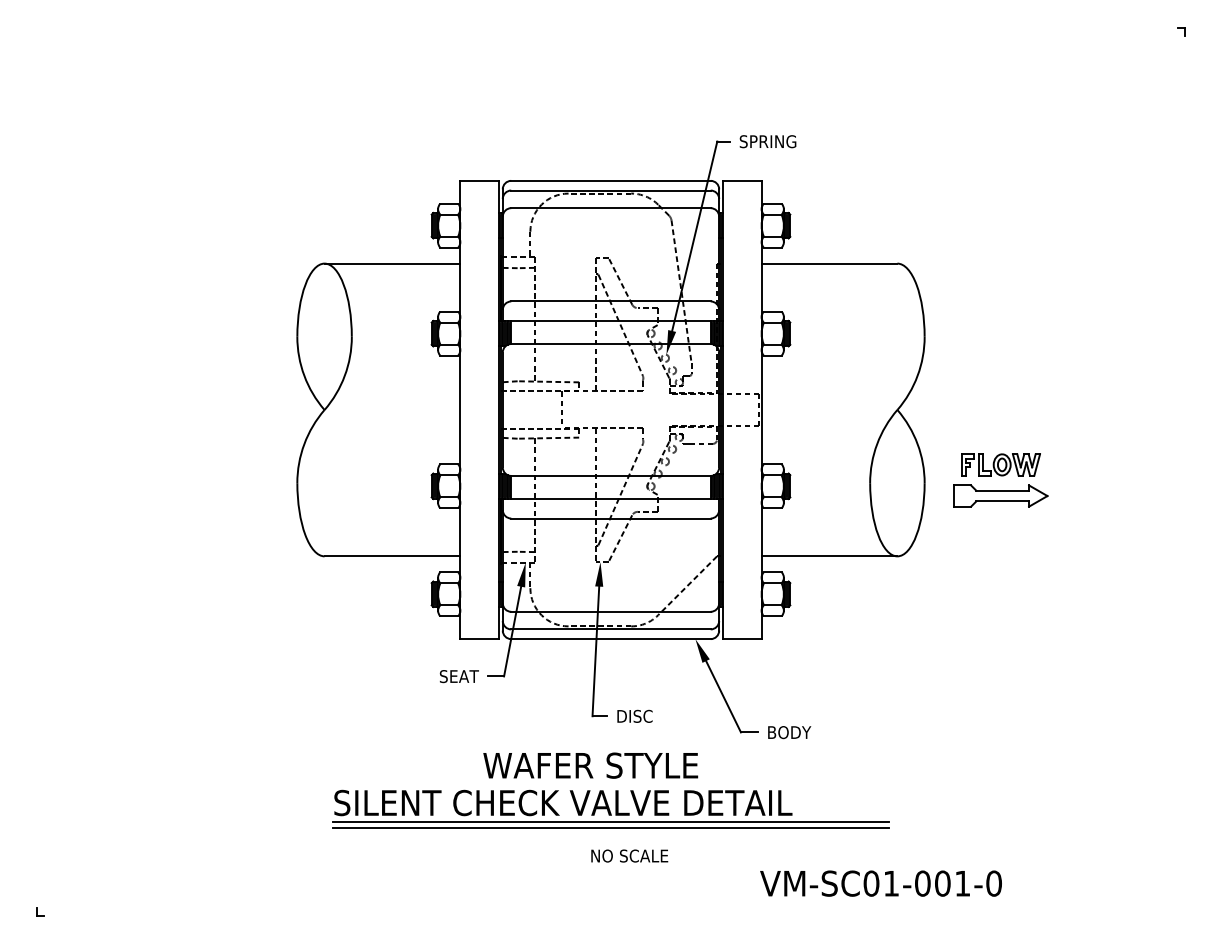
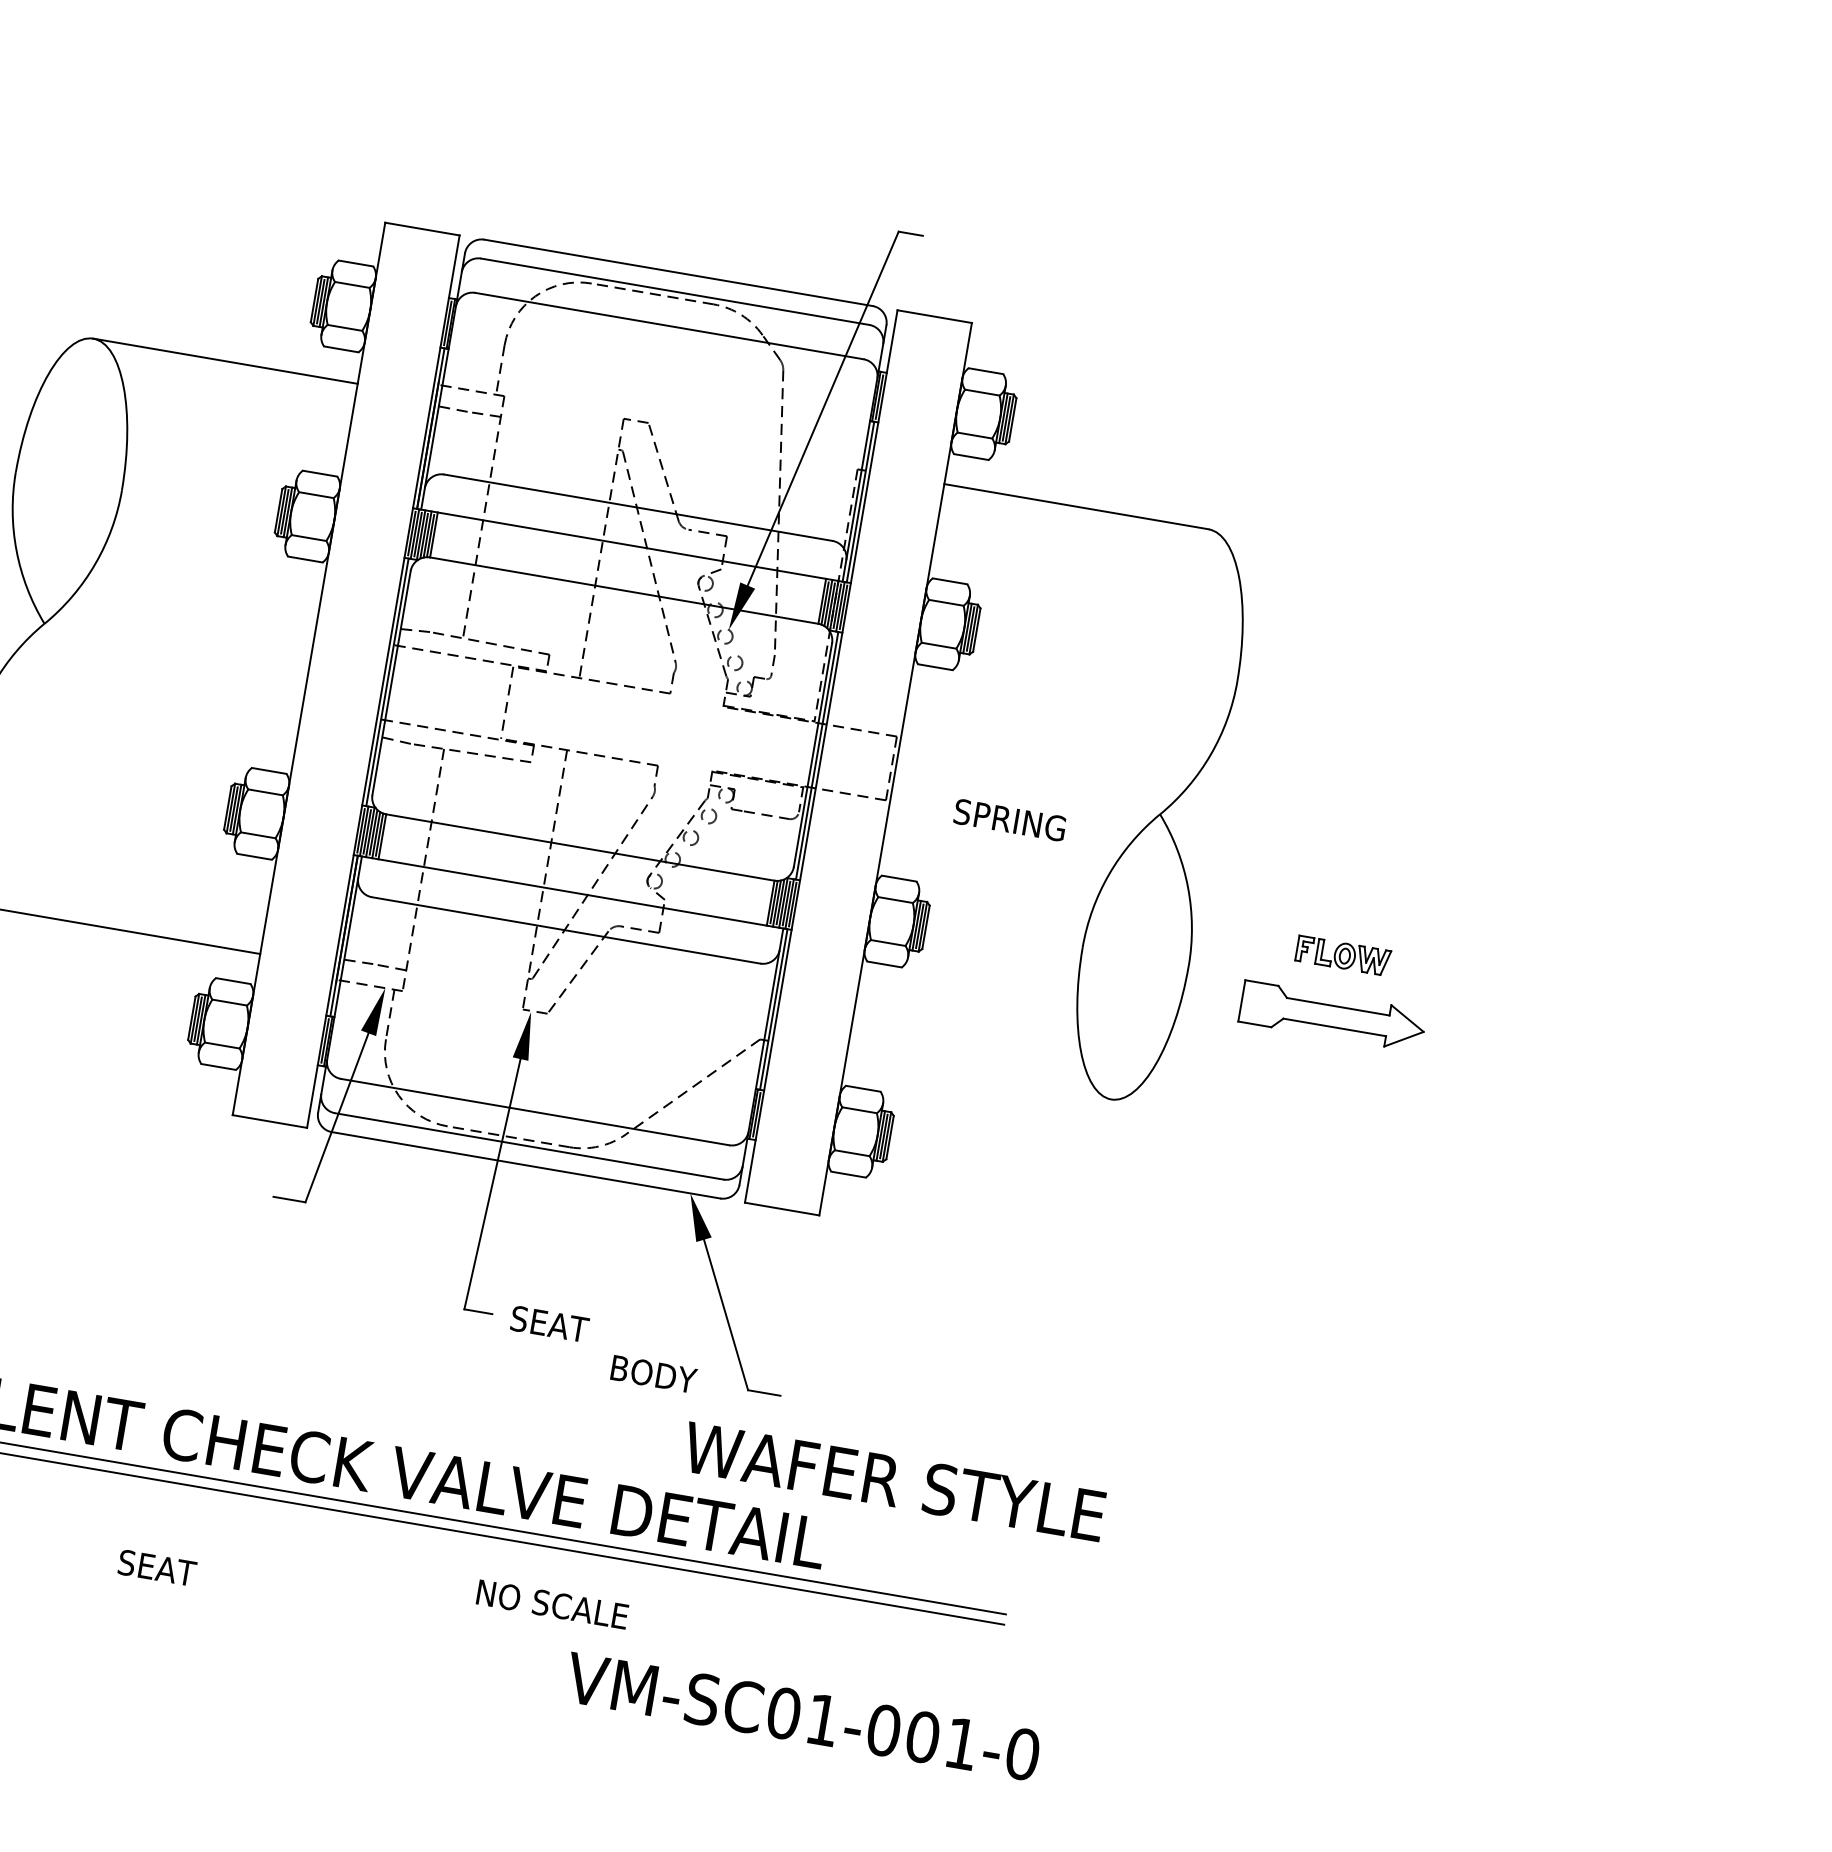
text: (767, 141) -> (1009, 819), moved
part: (1000, 464) -> (1342, 954), size x0.6
line: (829, 556) -> (979, 1077), removed
text: (458, 676) -> (155, 1567), moved
text: (636, 715) -> (550, 1322), DISC -> SEAT
text: (789, 732) -> (653, 1374), moved
text: (590, 765) -> (893, 1481), moved
text: (629, 855) -> (552, 1603), moved
text: (880, 883) -> (801, 1716), moved

